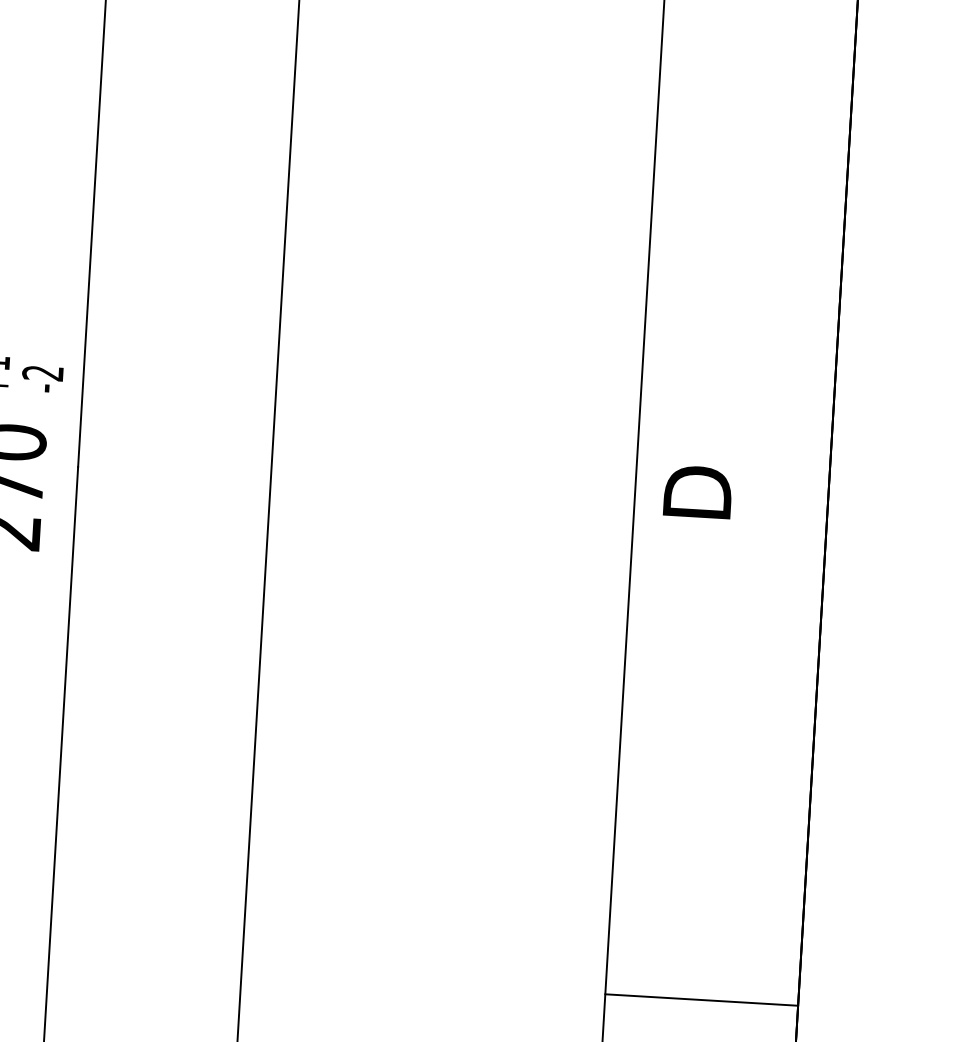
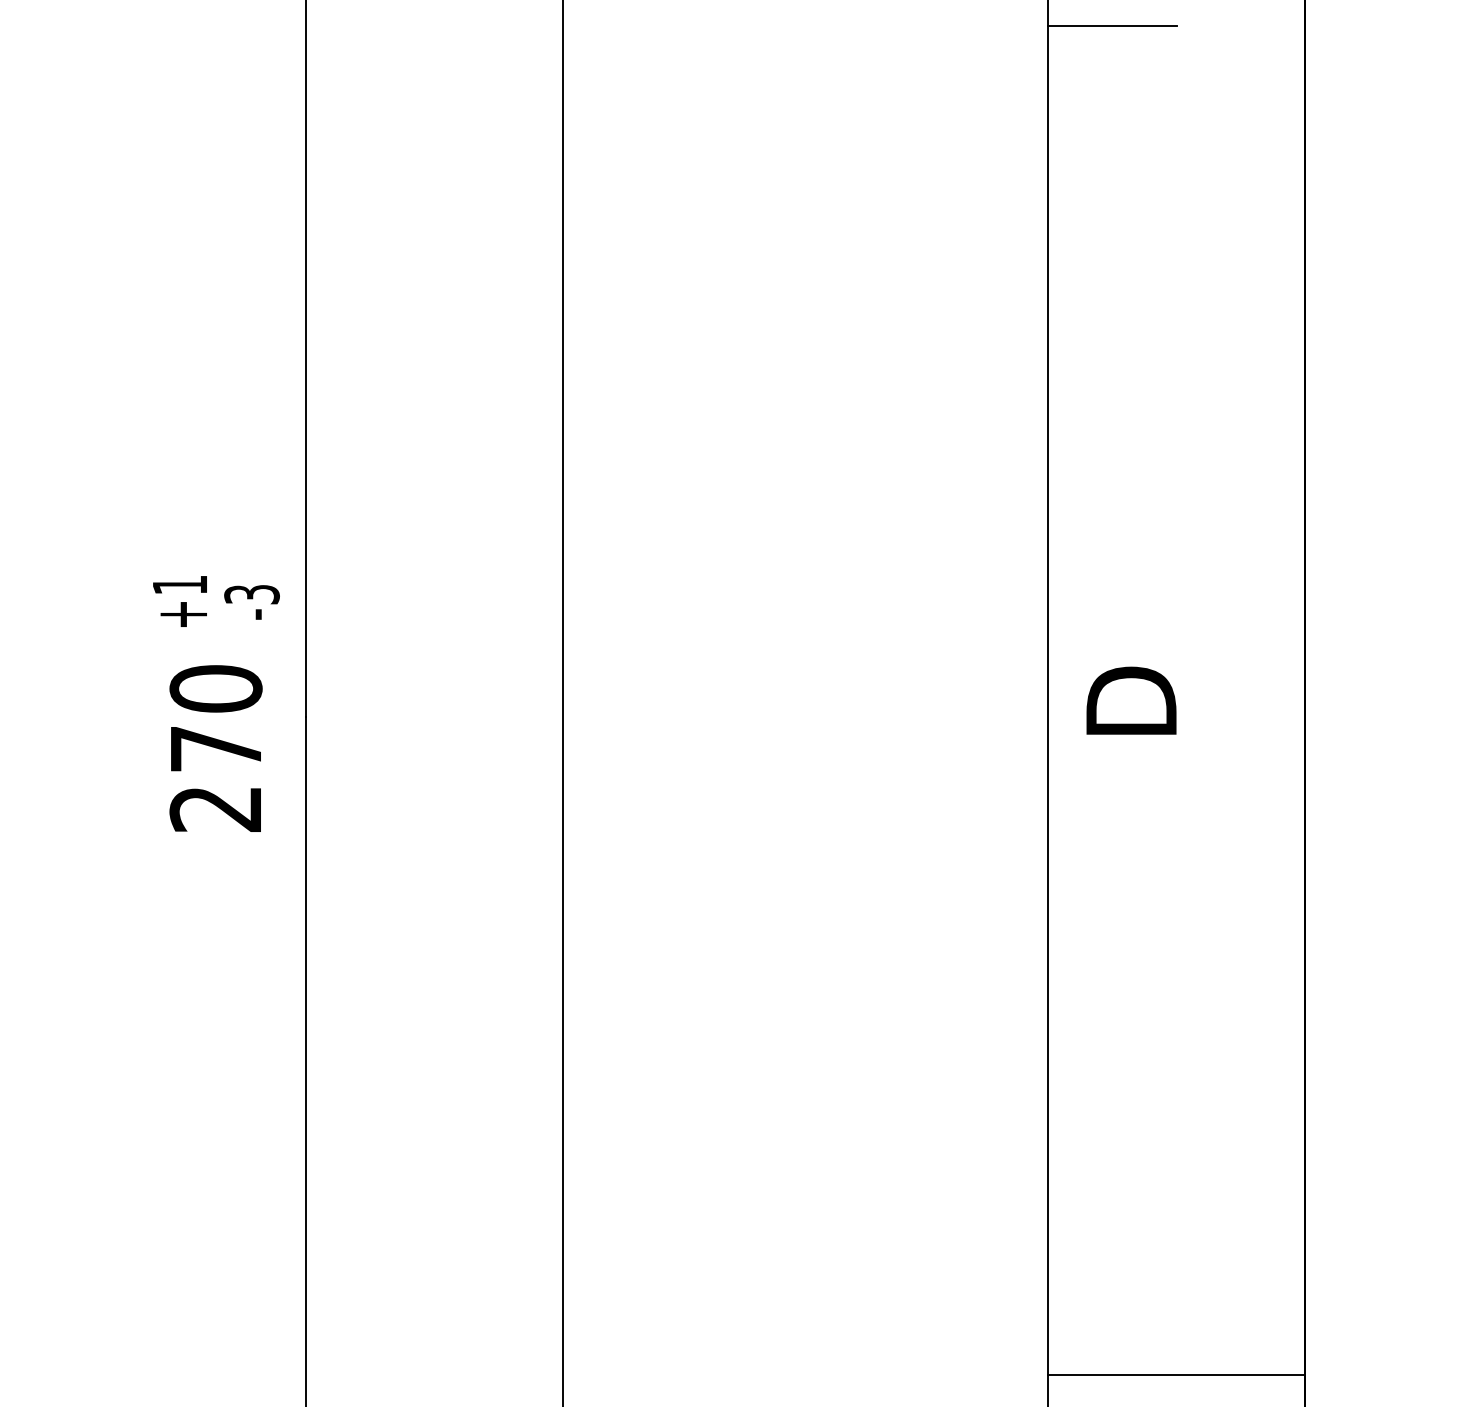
text: (42, 373) -> (251, 594), -2 -> -3

